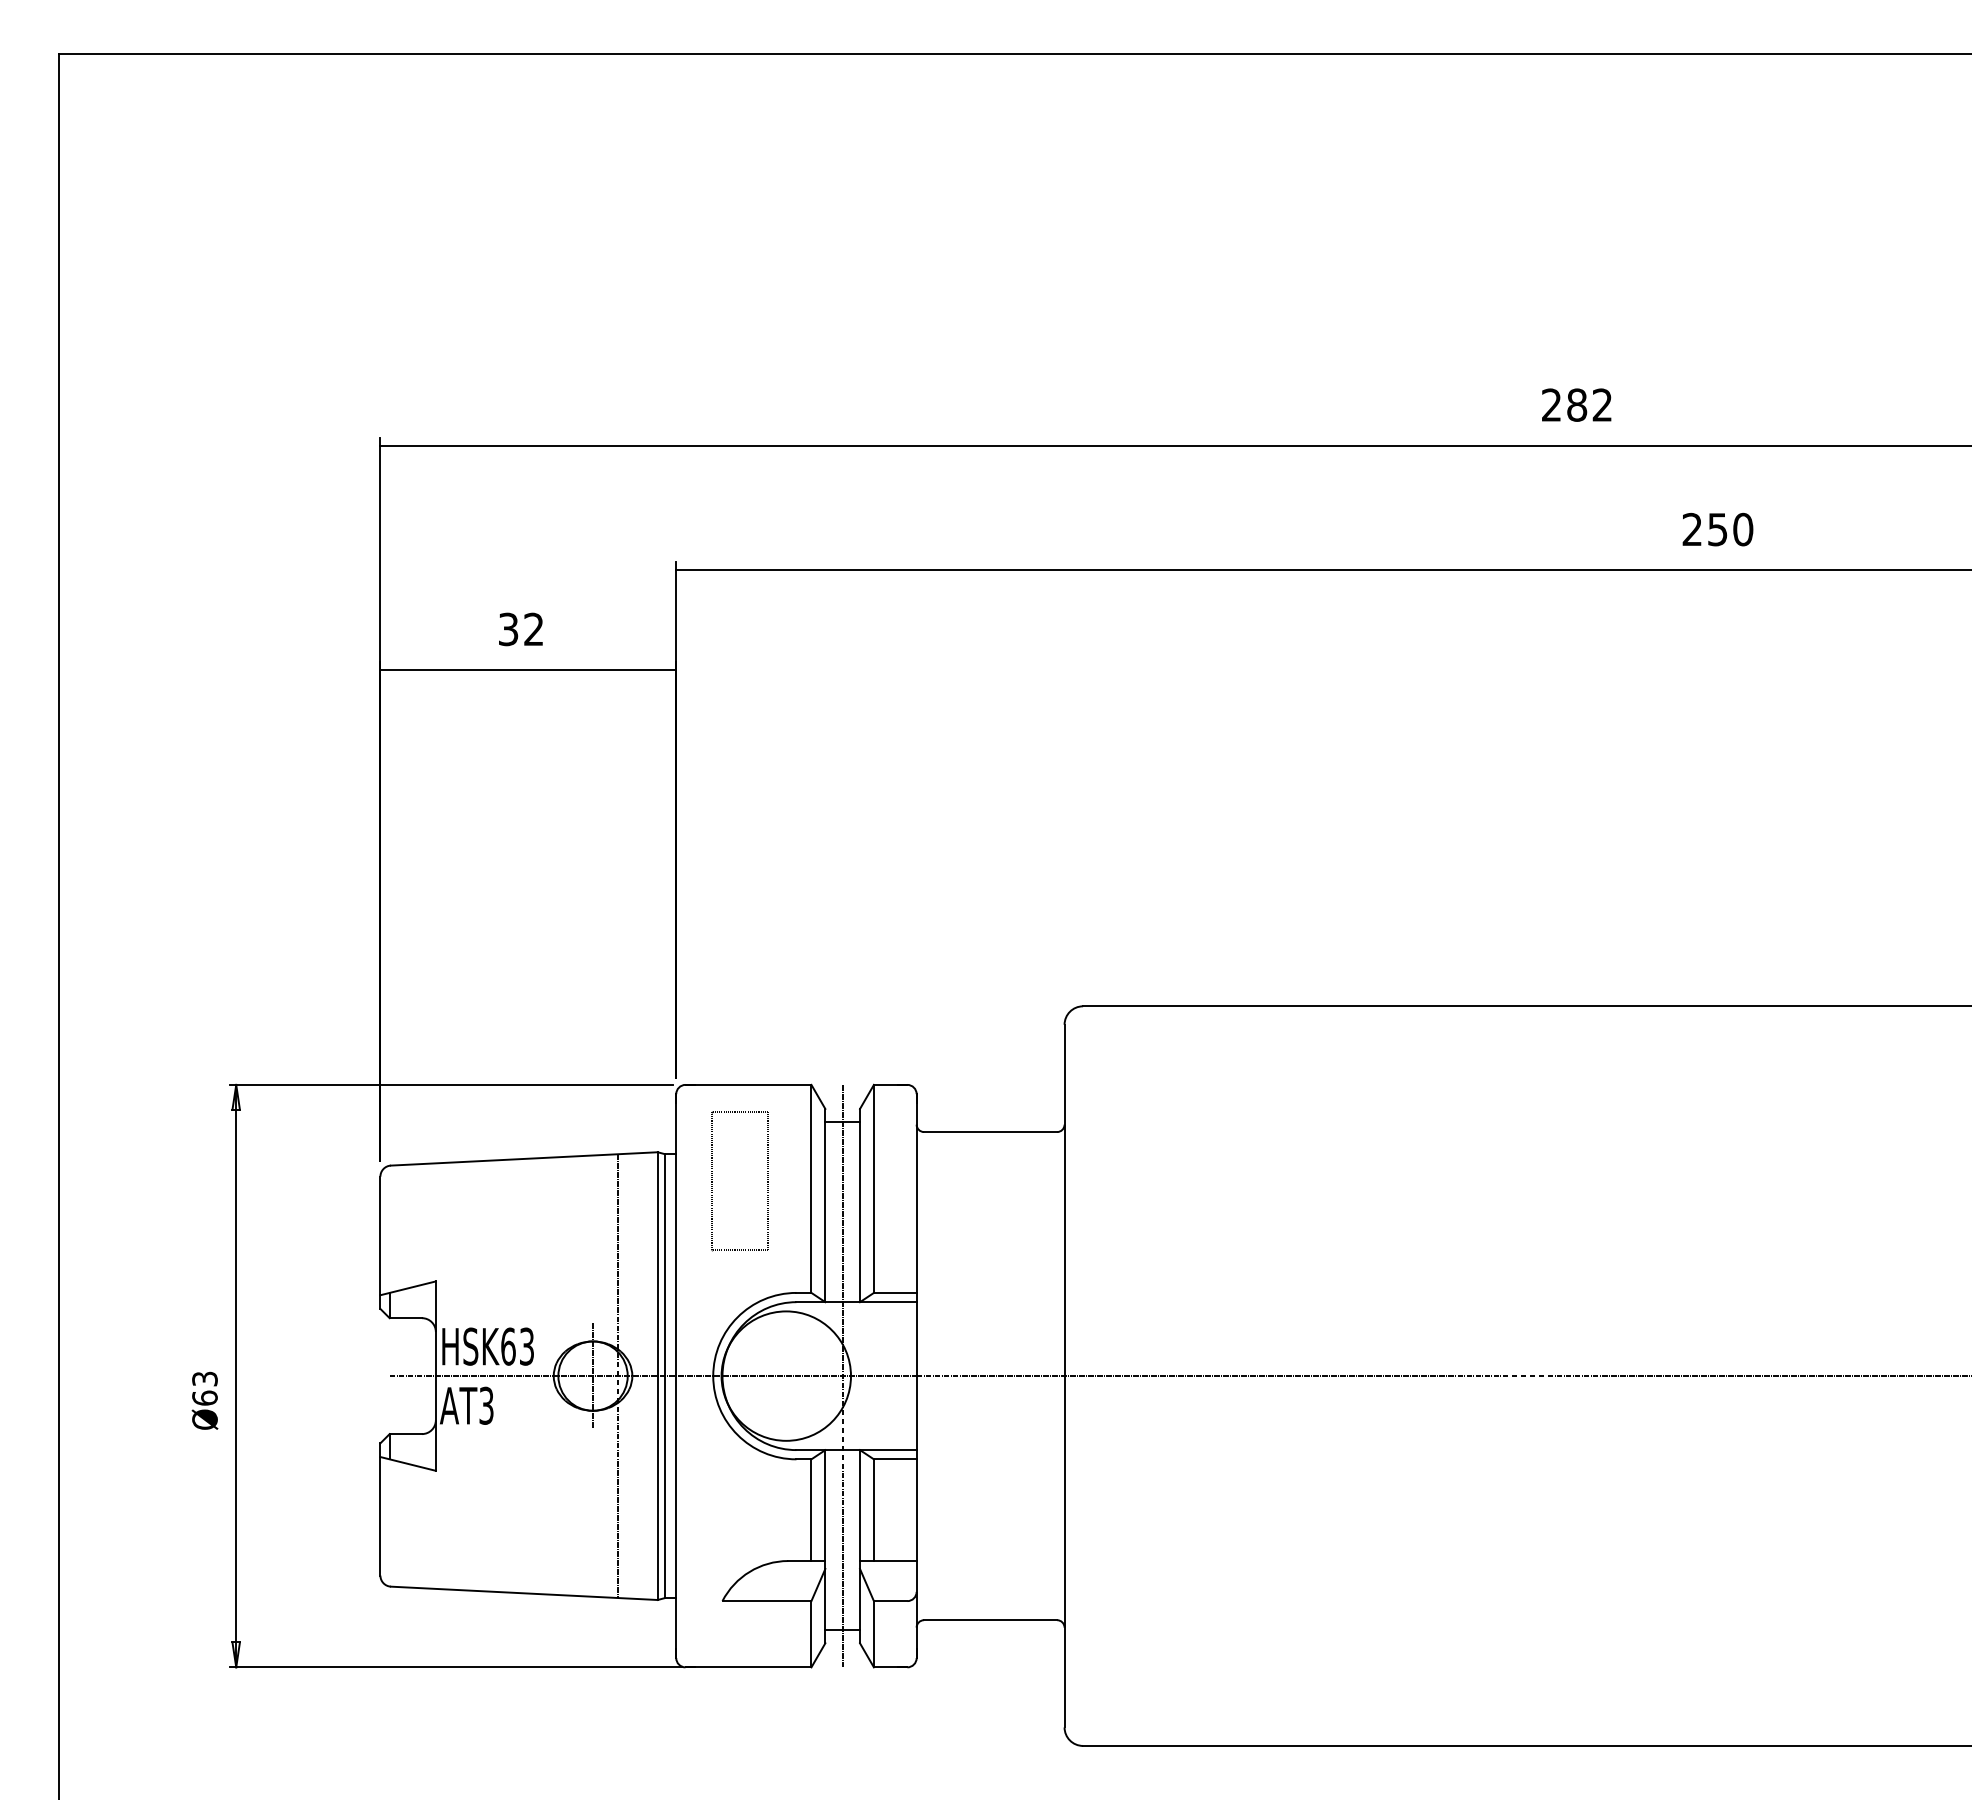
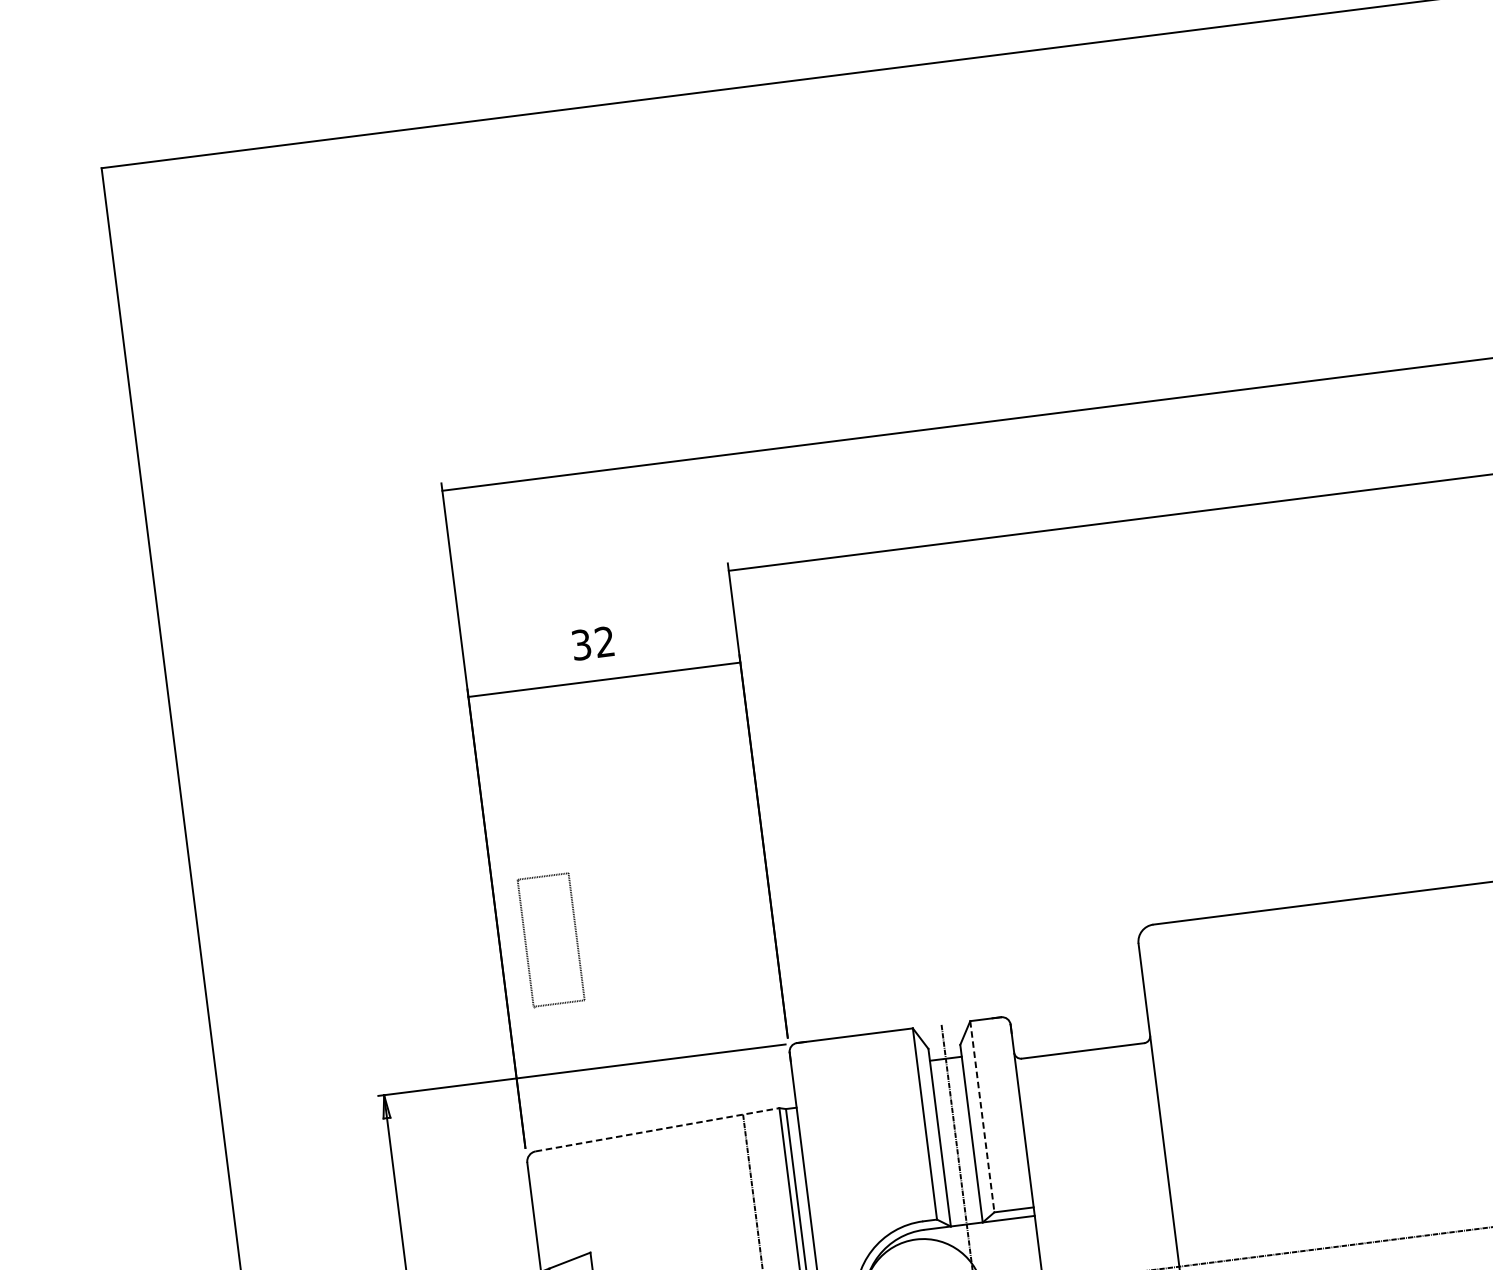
line: (524, 1158) -> (657, 1129), solid -> dashed
part: (712, 1181) -> (525, 943), moved
line: (873, 1189) -> (982, 1117), solid -> dashed

